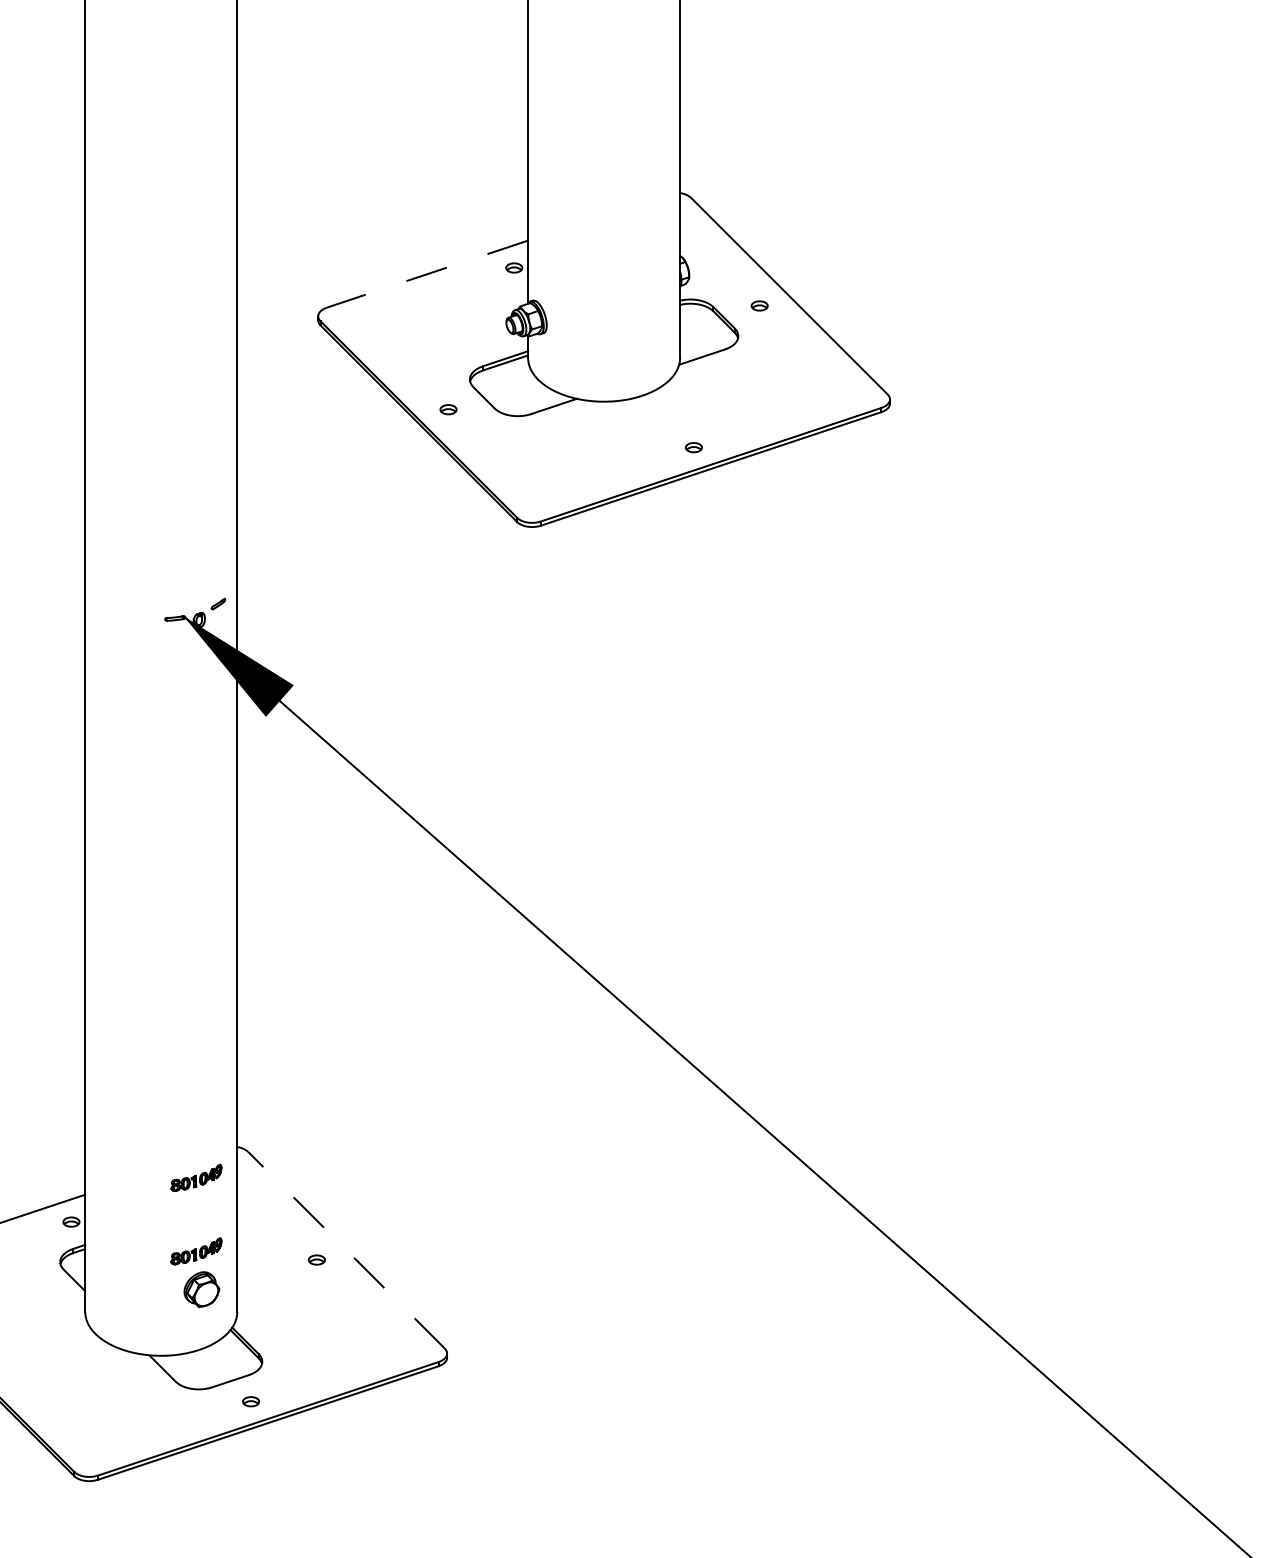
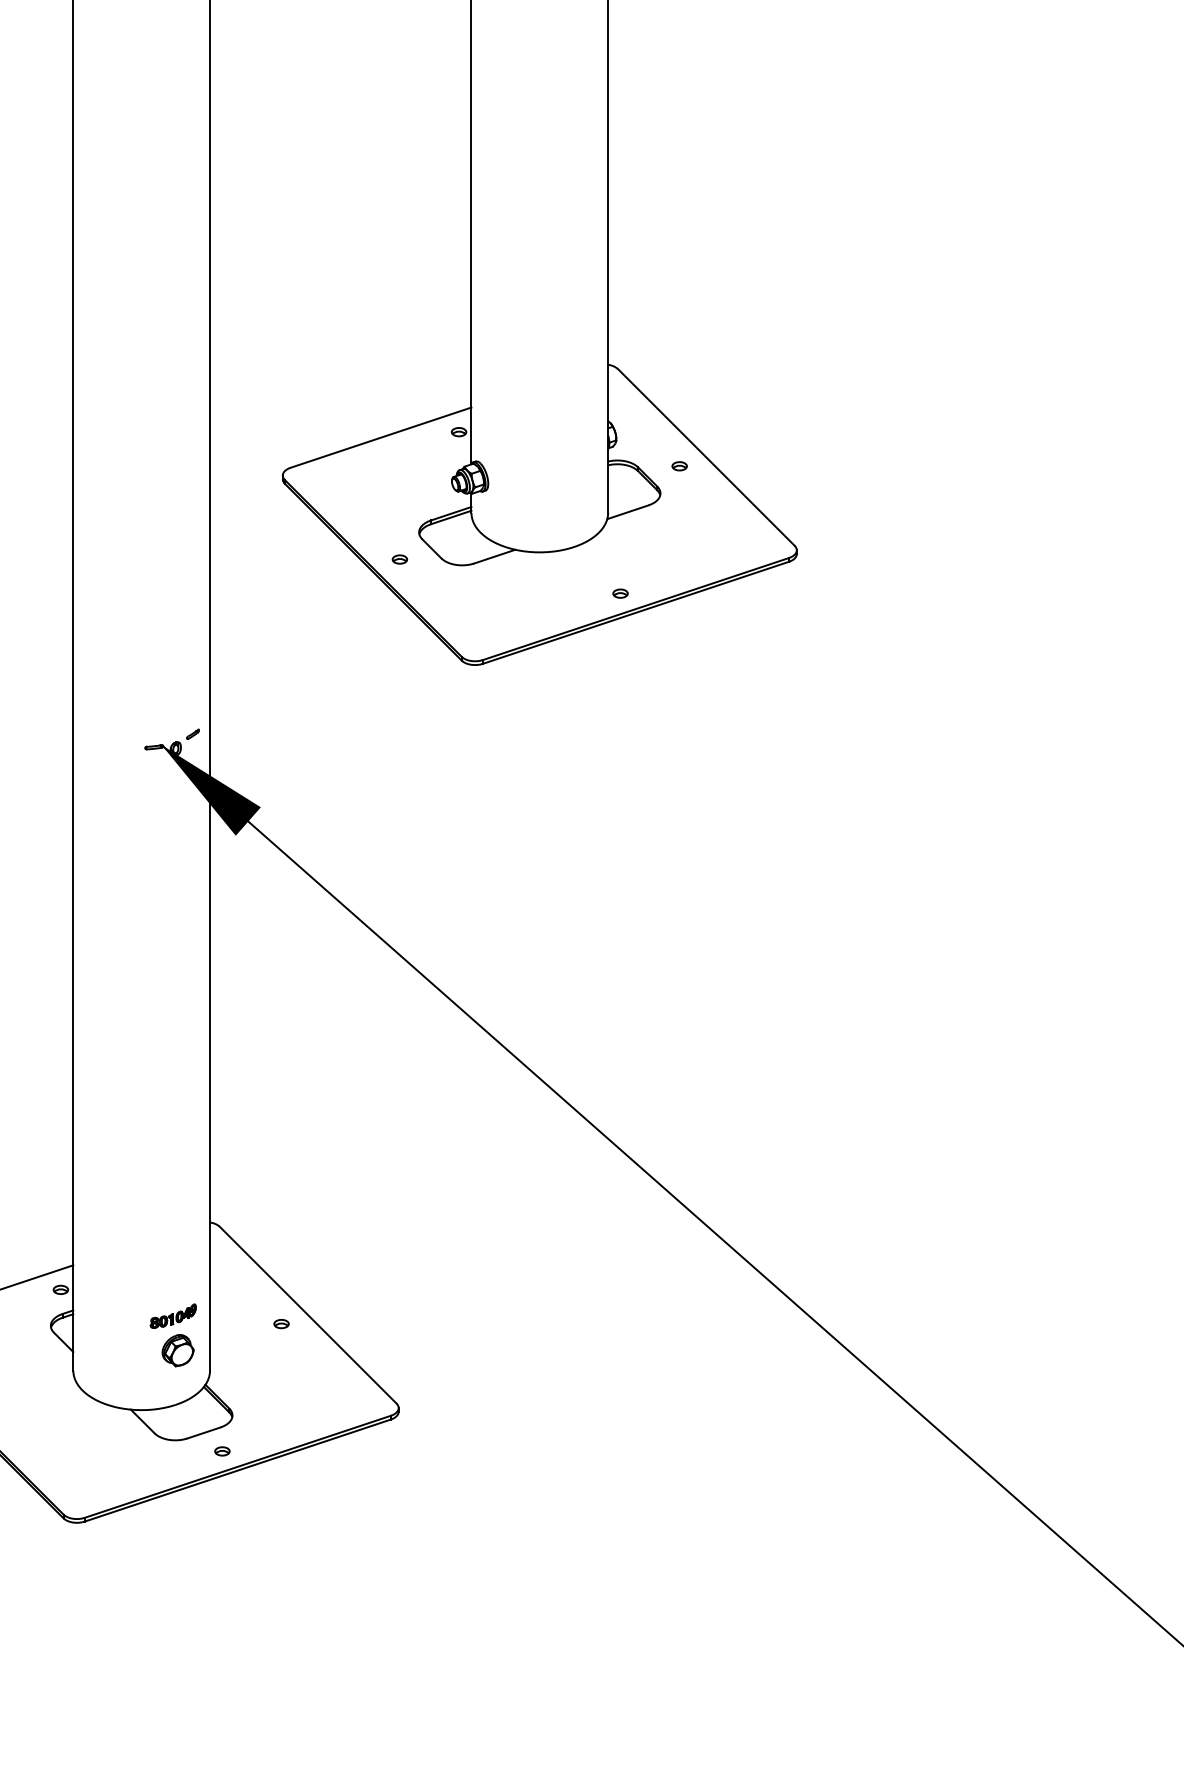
line: (426, 273) -> (380, 437), dashed -> solid
part: (195, 1177) -> (172, 1249), removed
line: (345, 1249) -> (307, 1314), dashed -> solid

